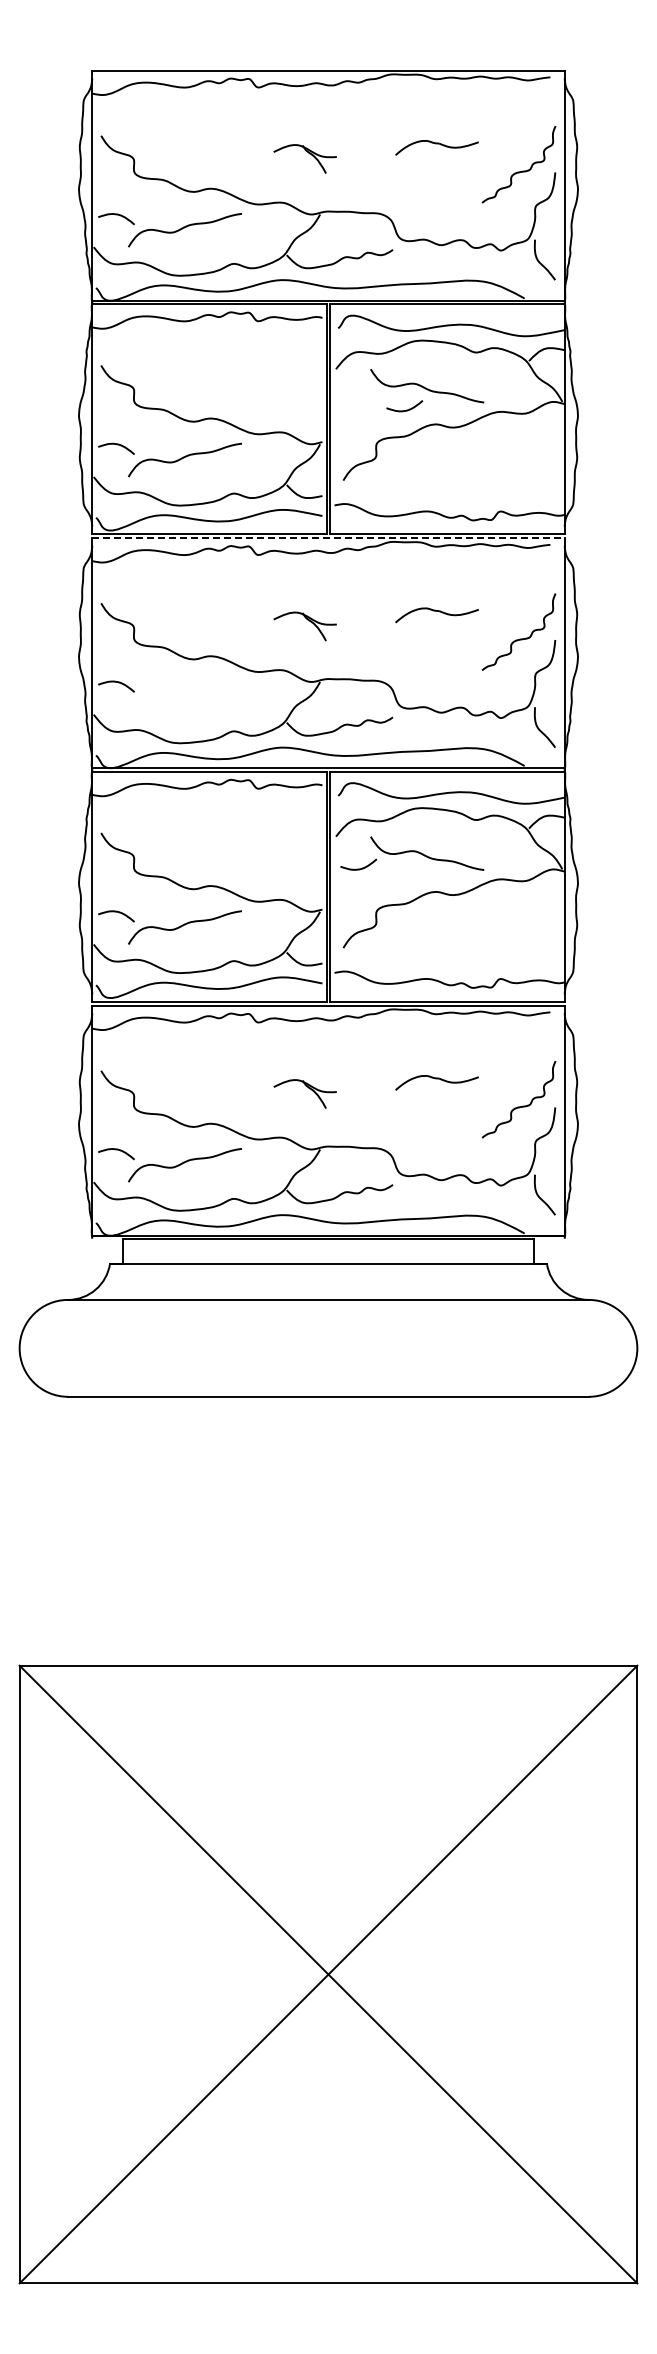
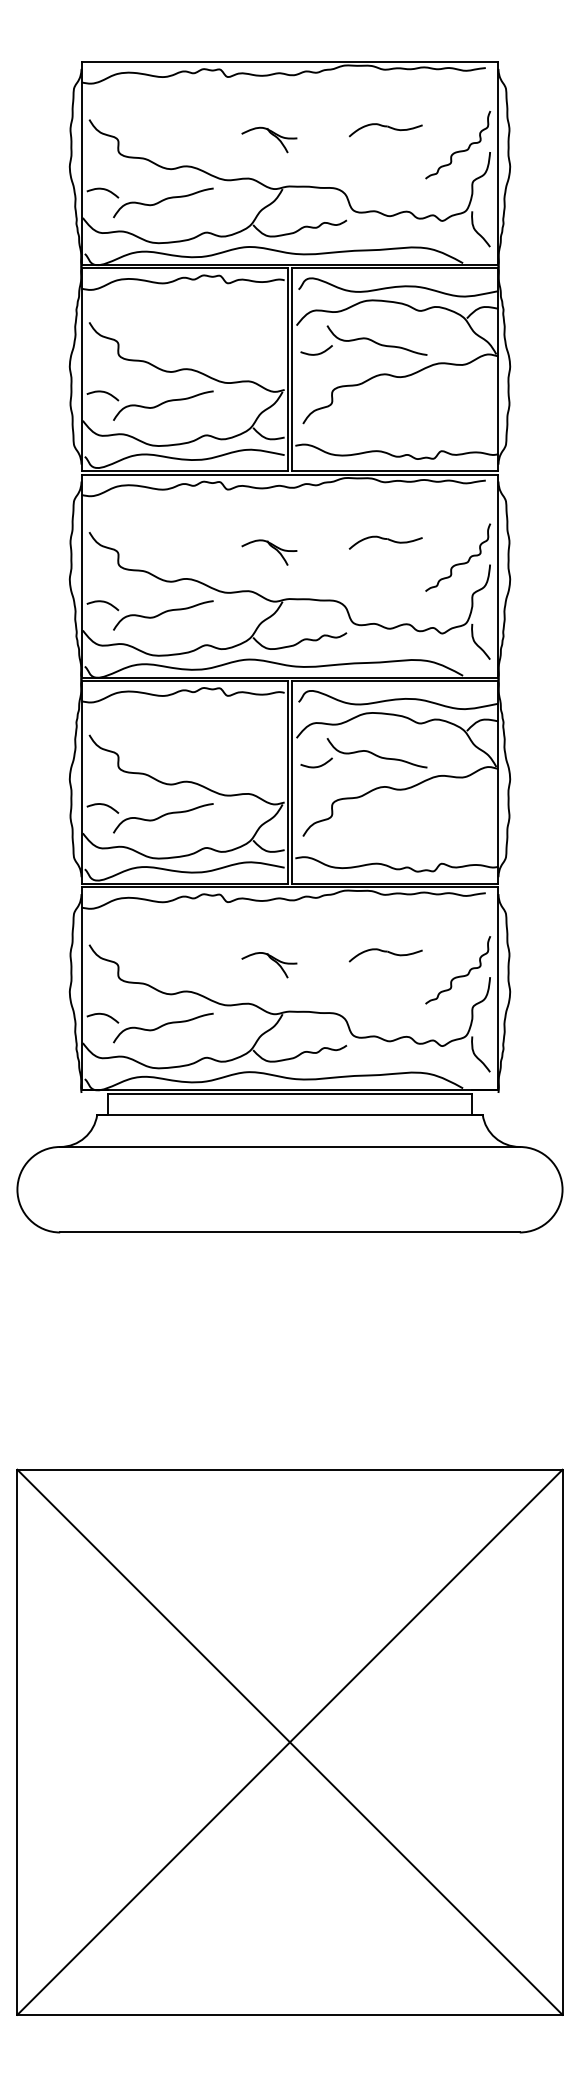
curve: (406, 409) -> (318, 353), moved
line: (329, 538) -> (290, 475), dashed -> solid
curve: (183, 696) -> (162, 614), added

